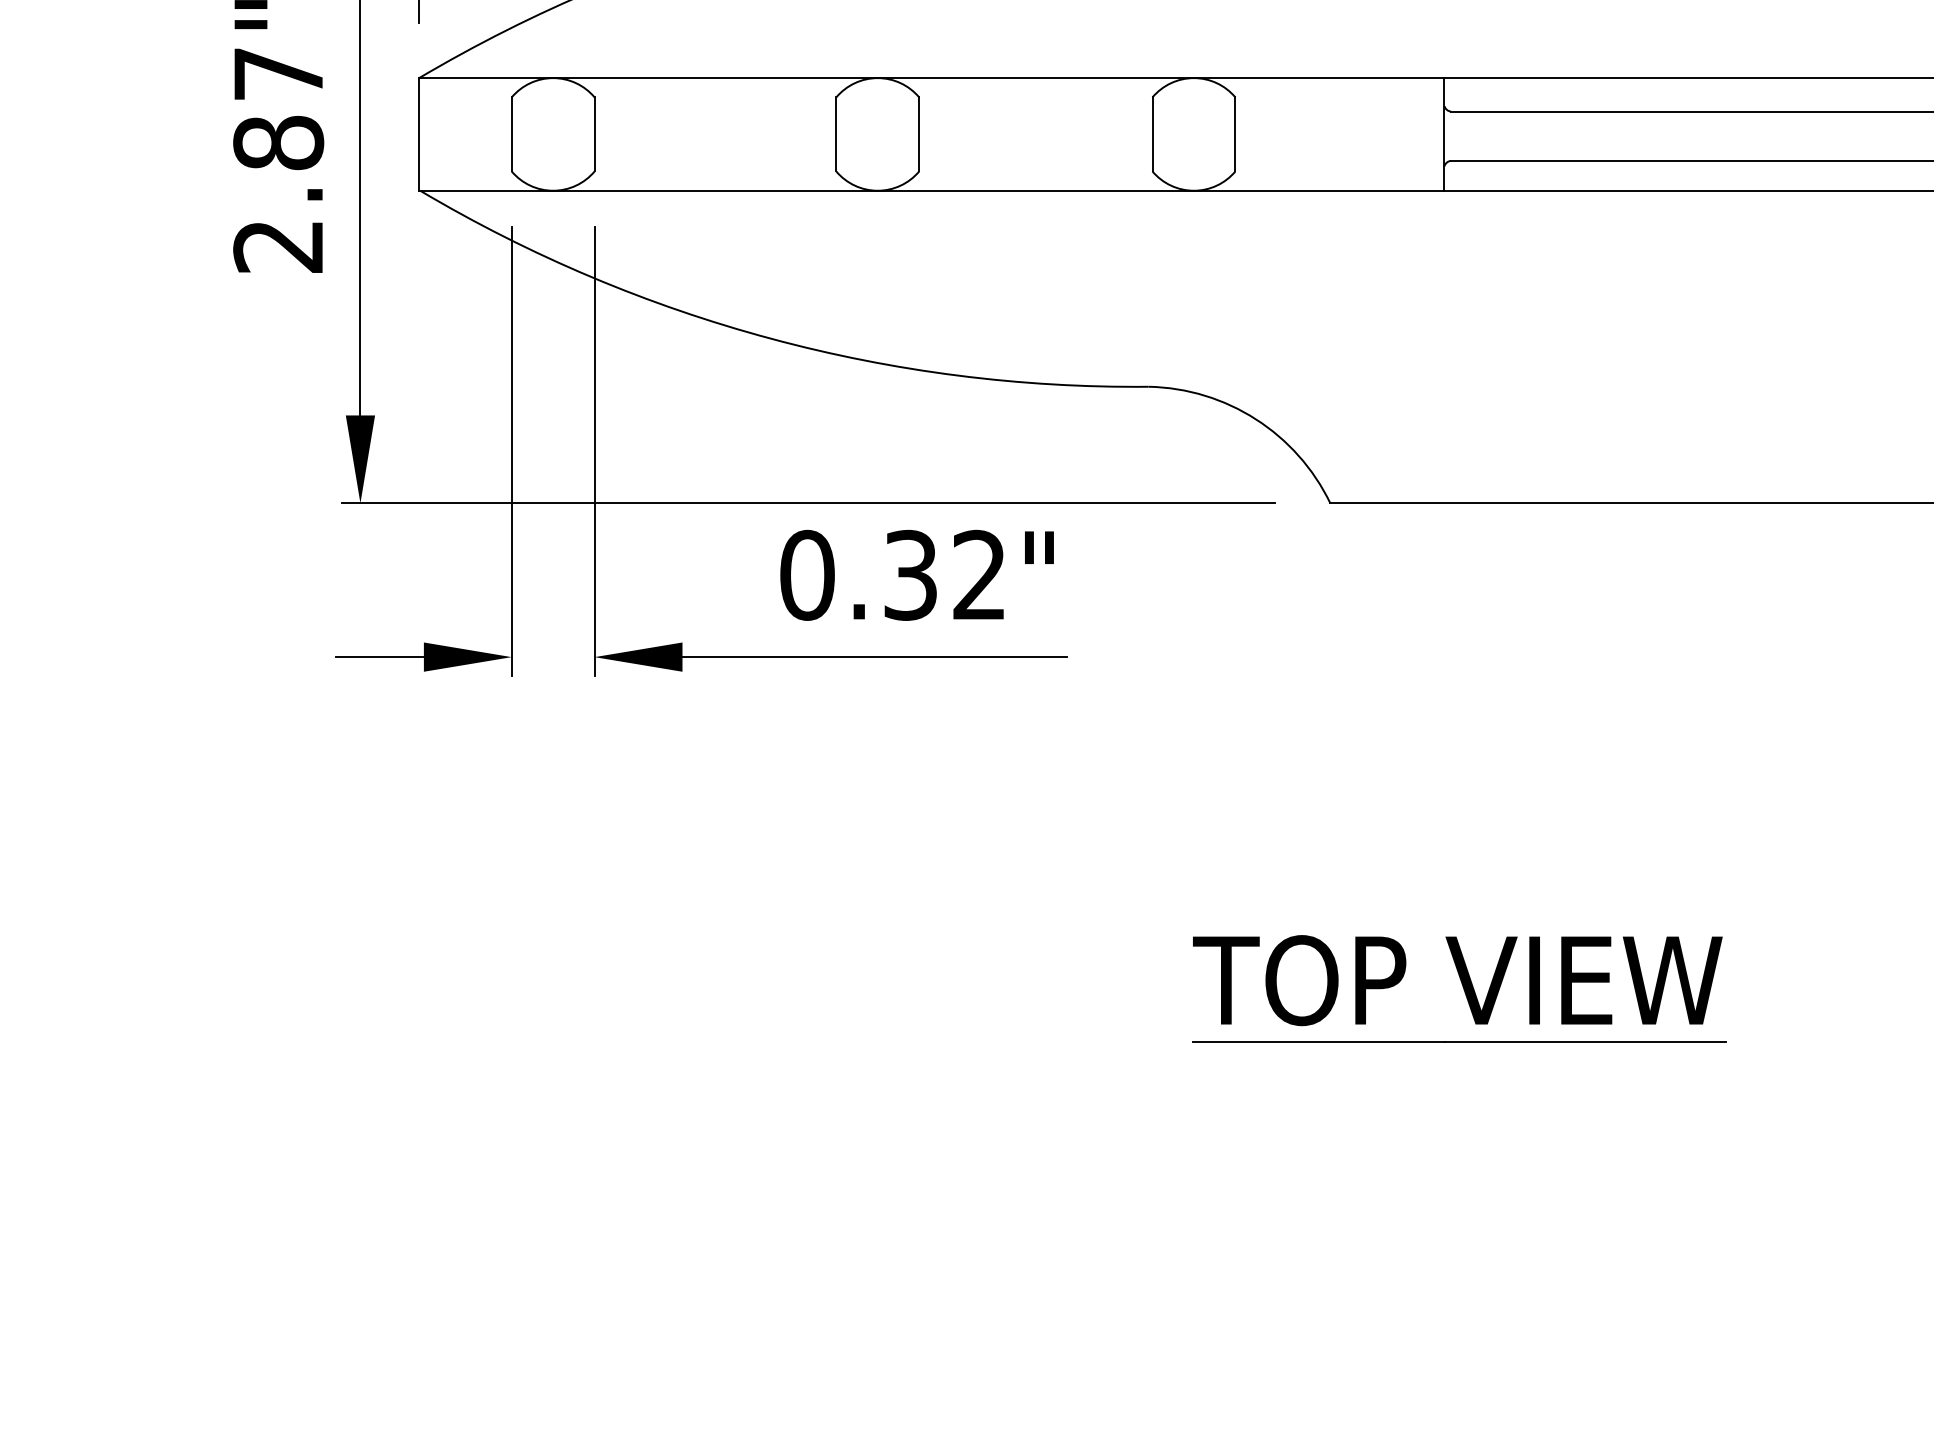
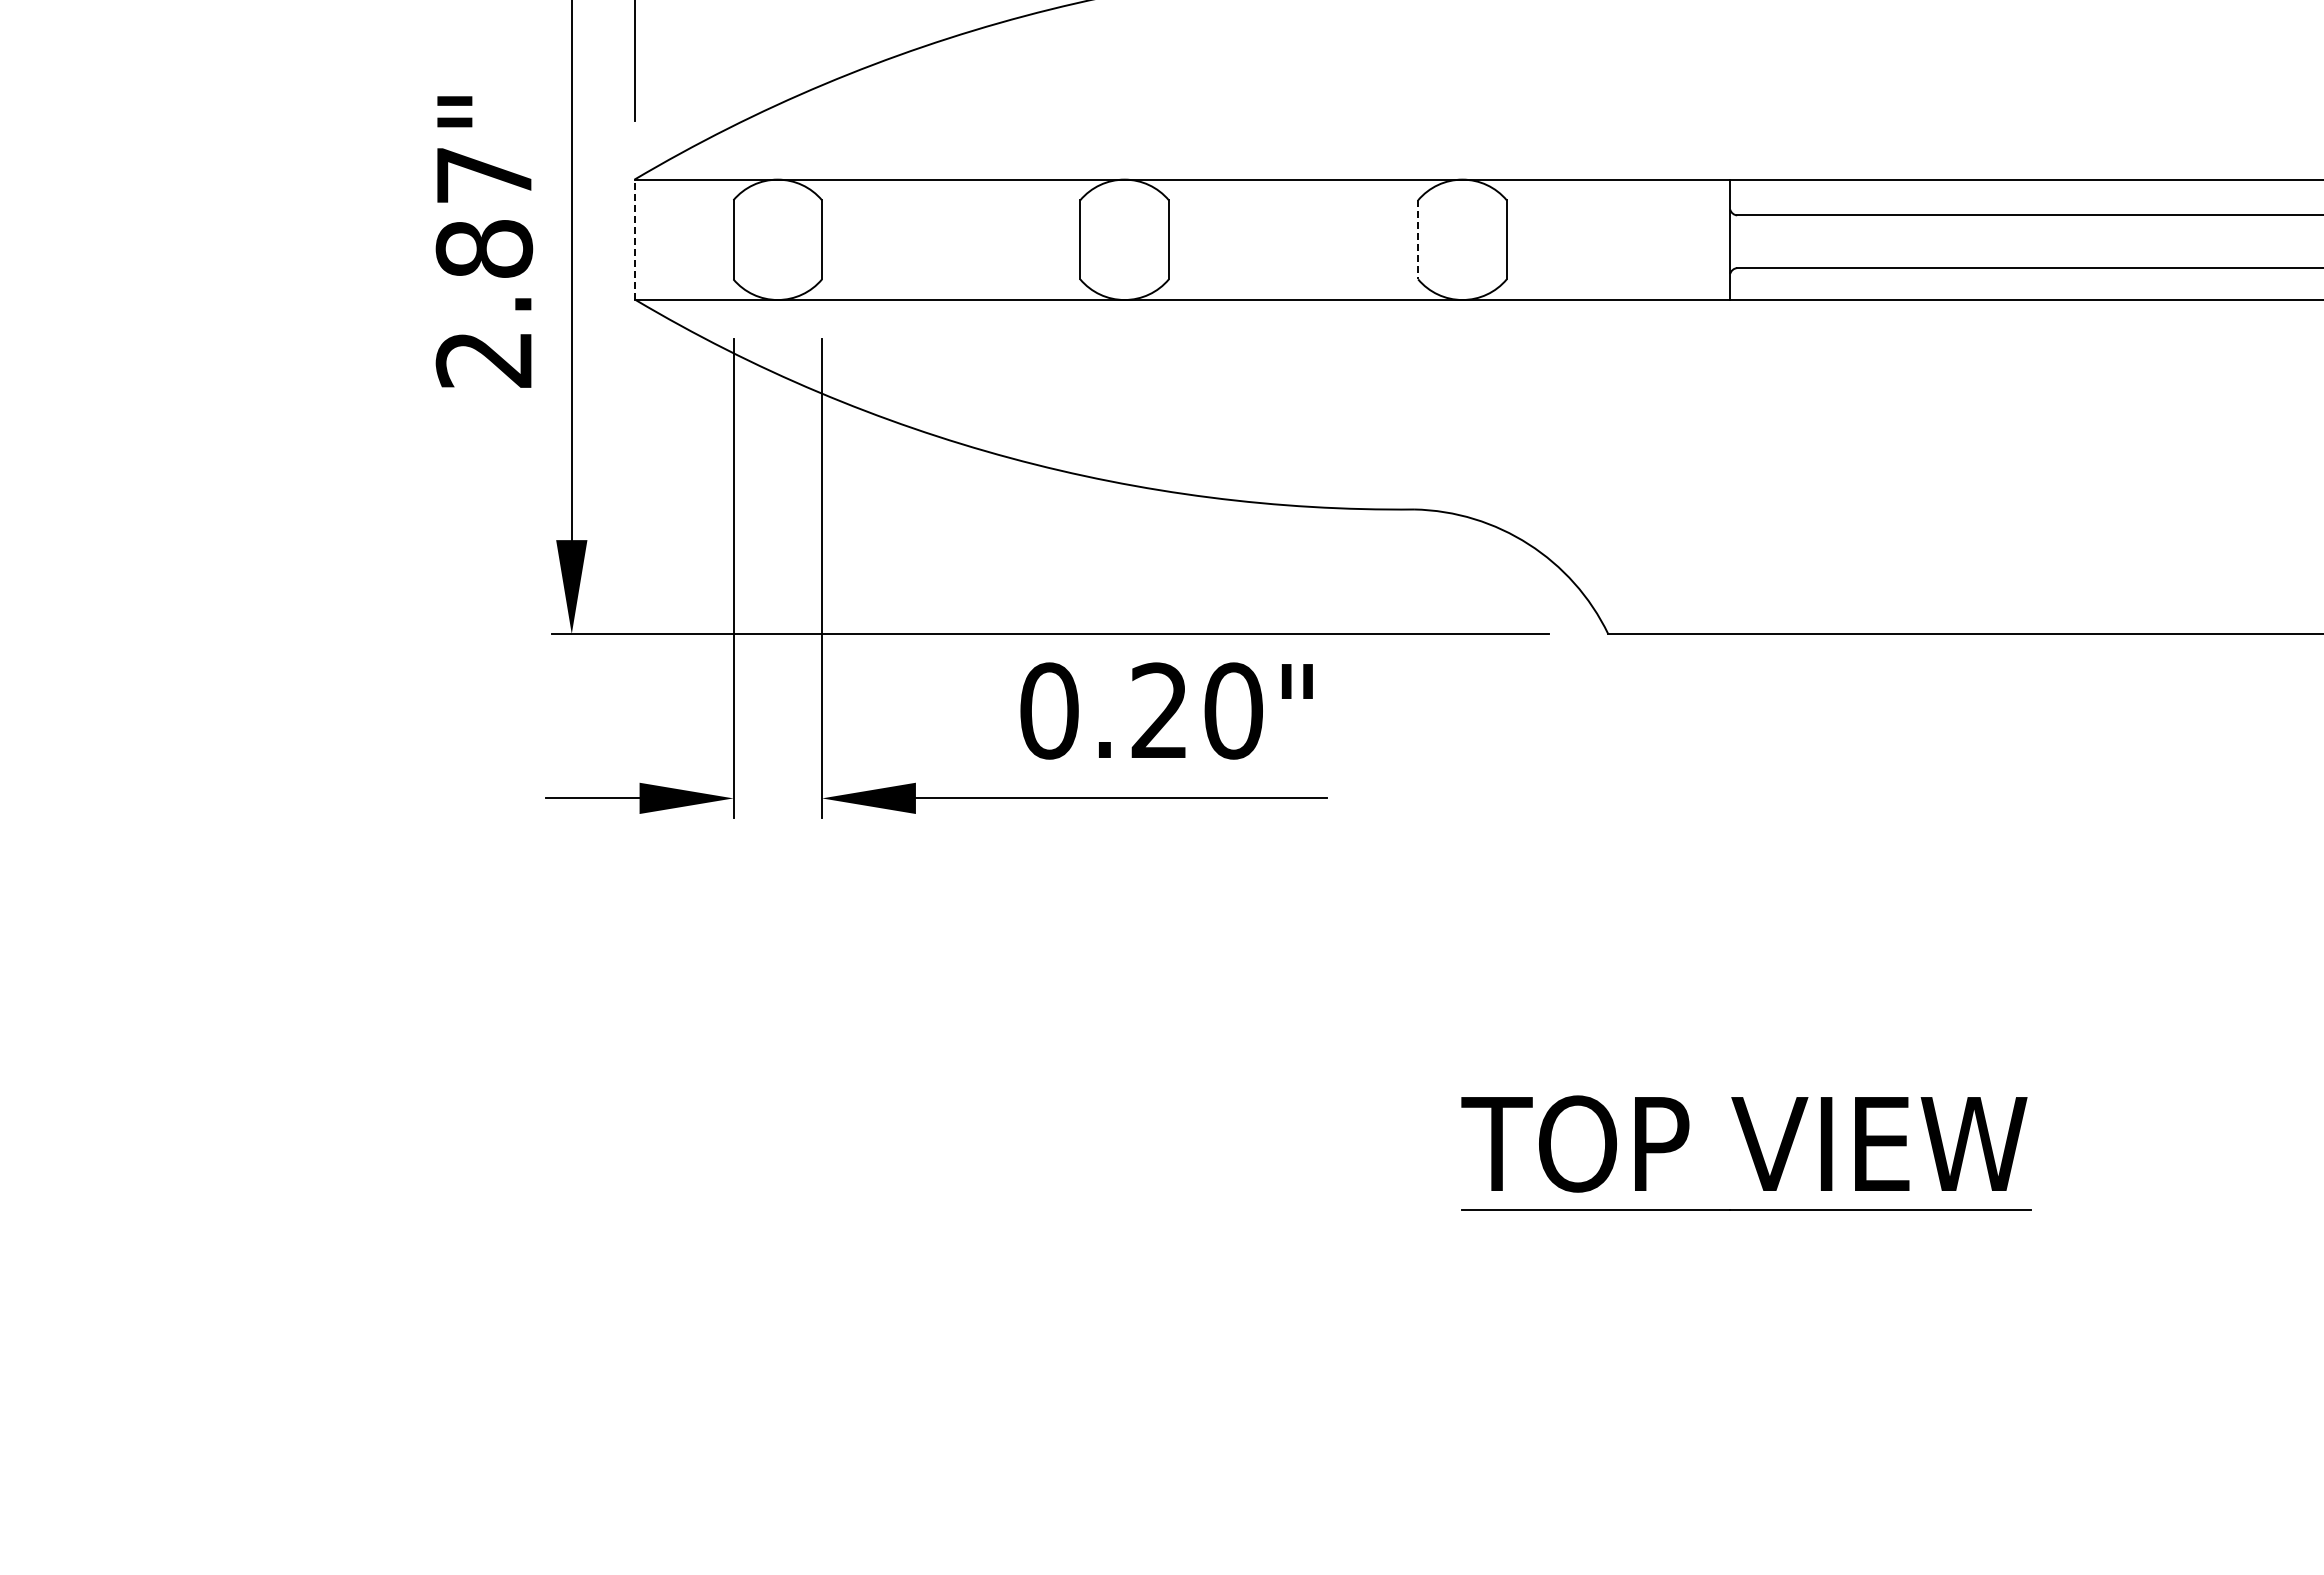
line: (419, 134) -> (634, 239), solid -> dashed
line: (1152, 134) -> (1418, 239), solid -> dashed
text: (945, 574) -> (1196, 710), 0.32" -> 0.20"

